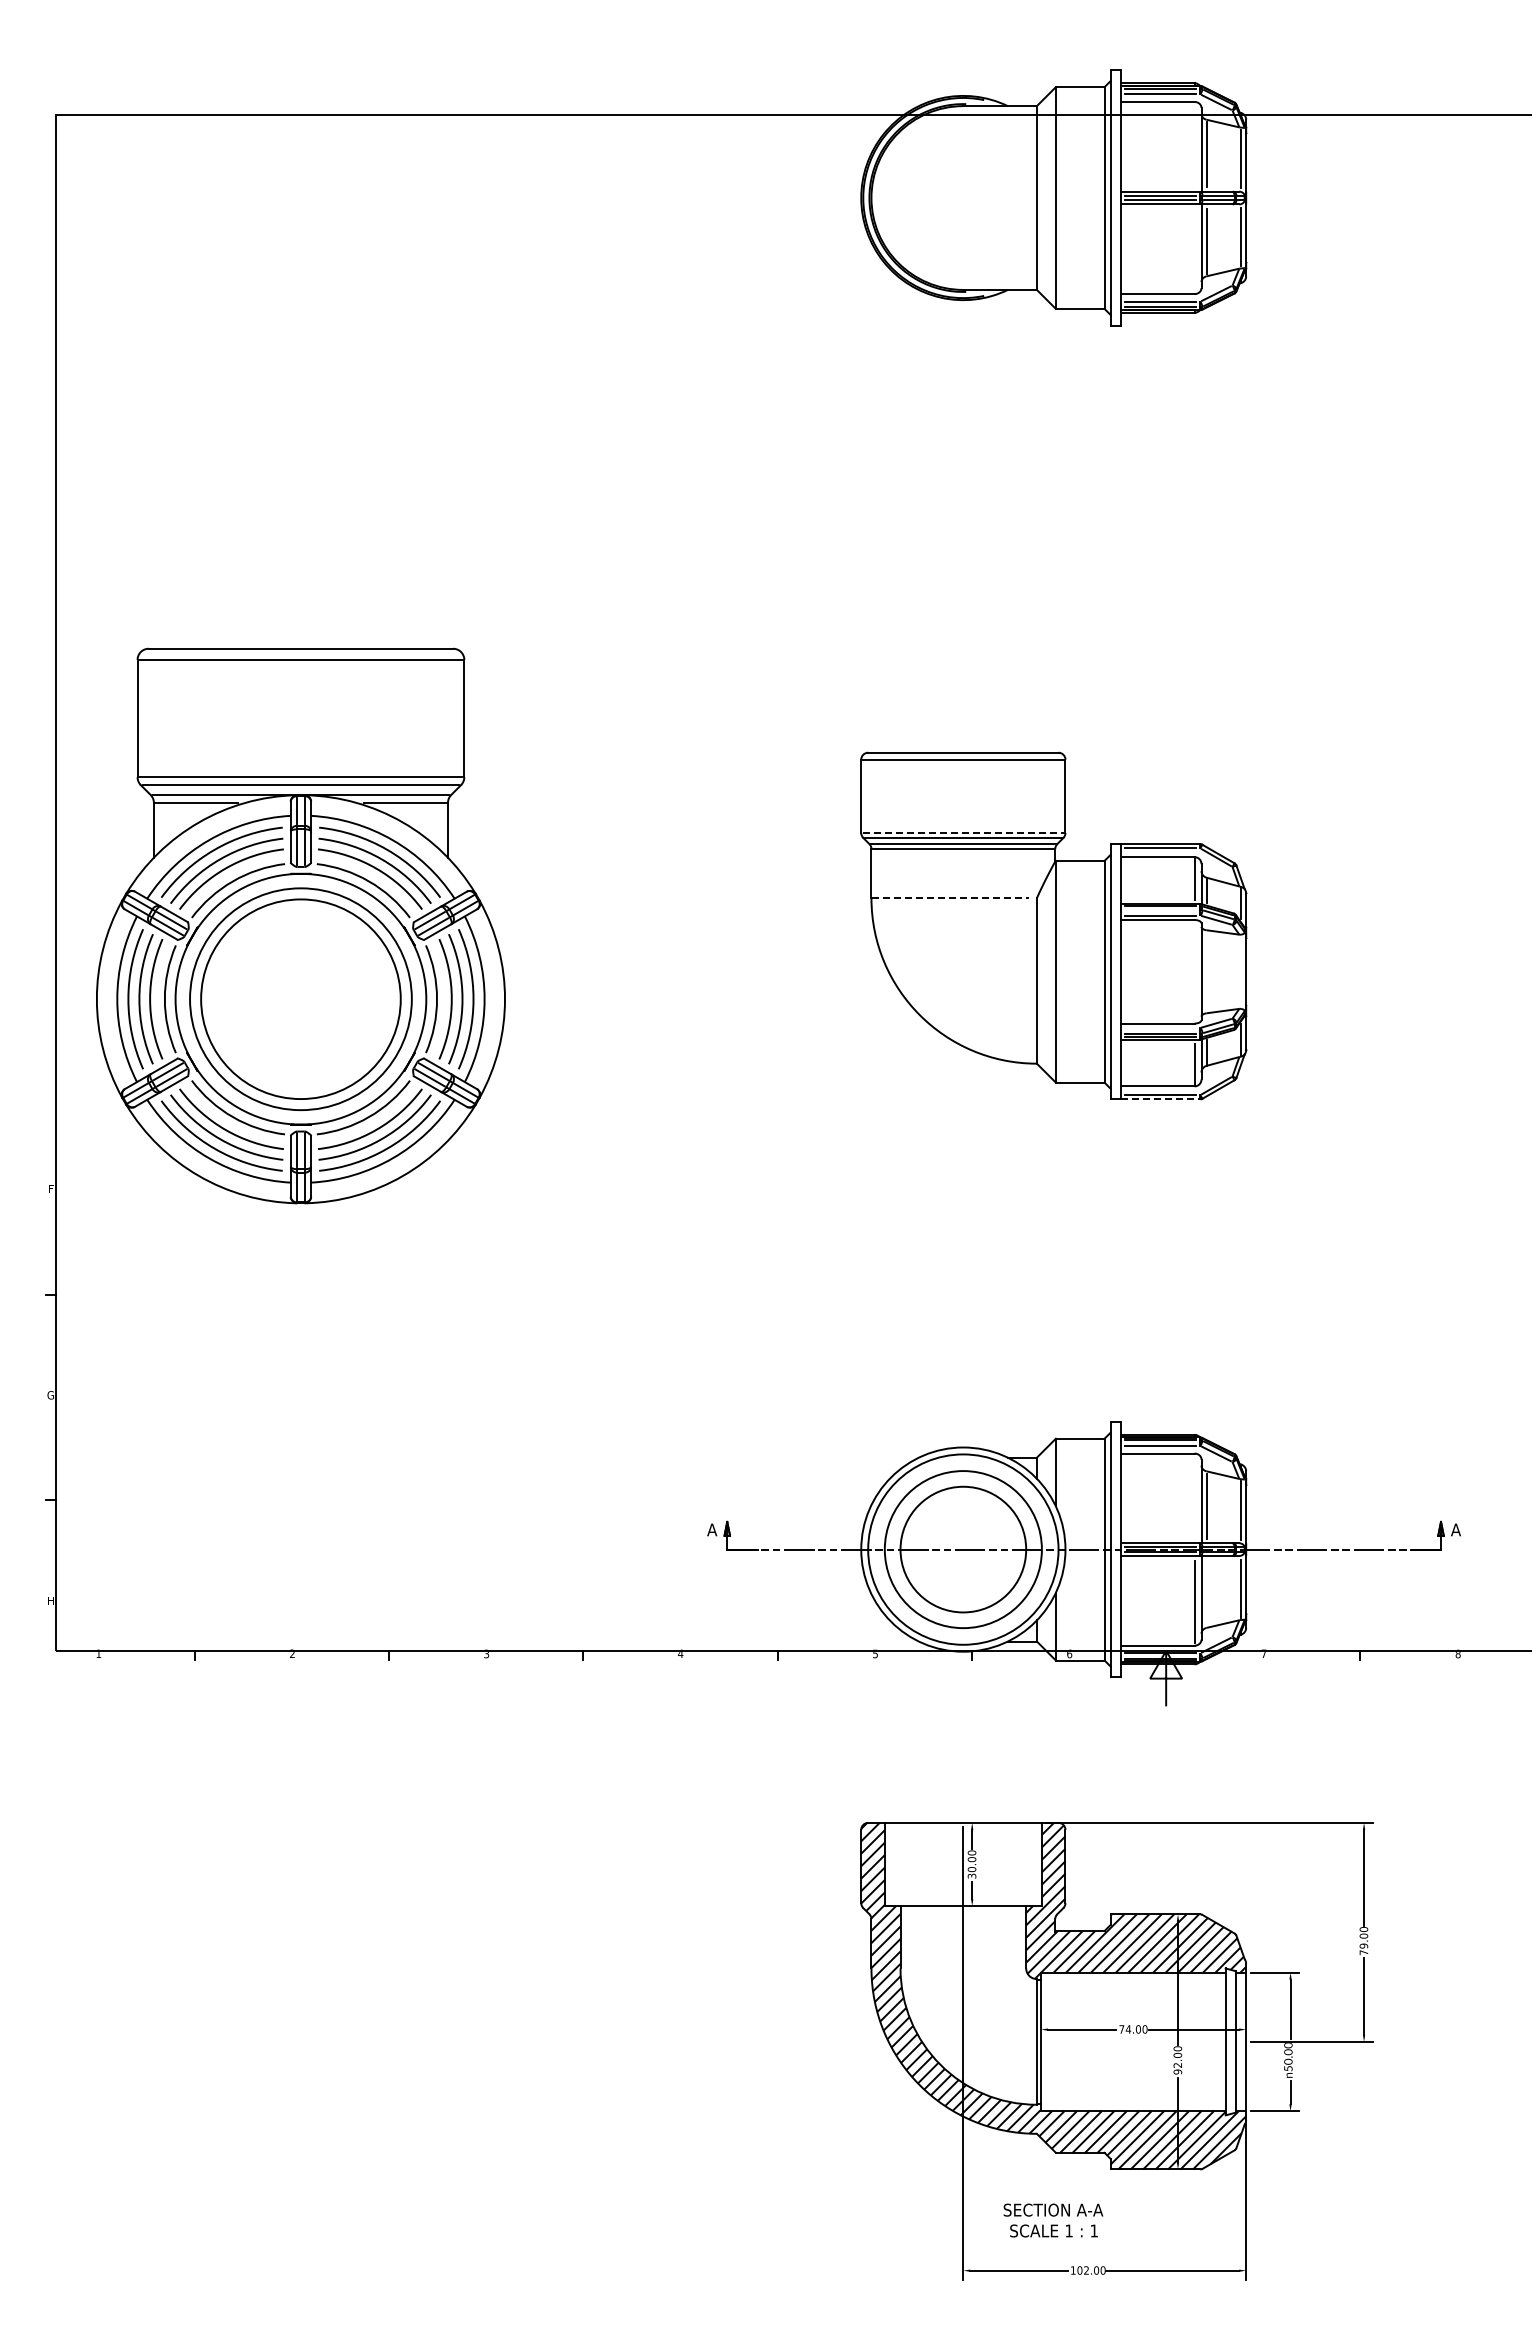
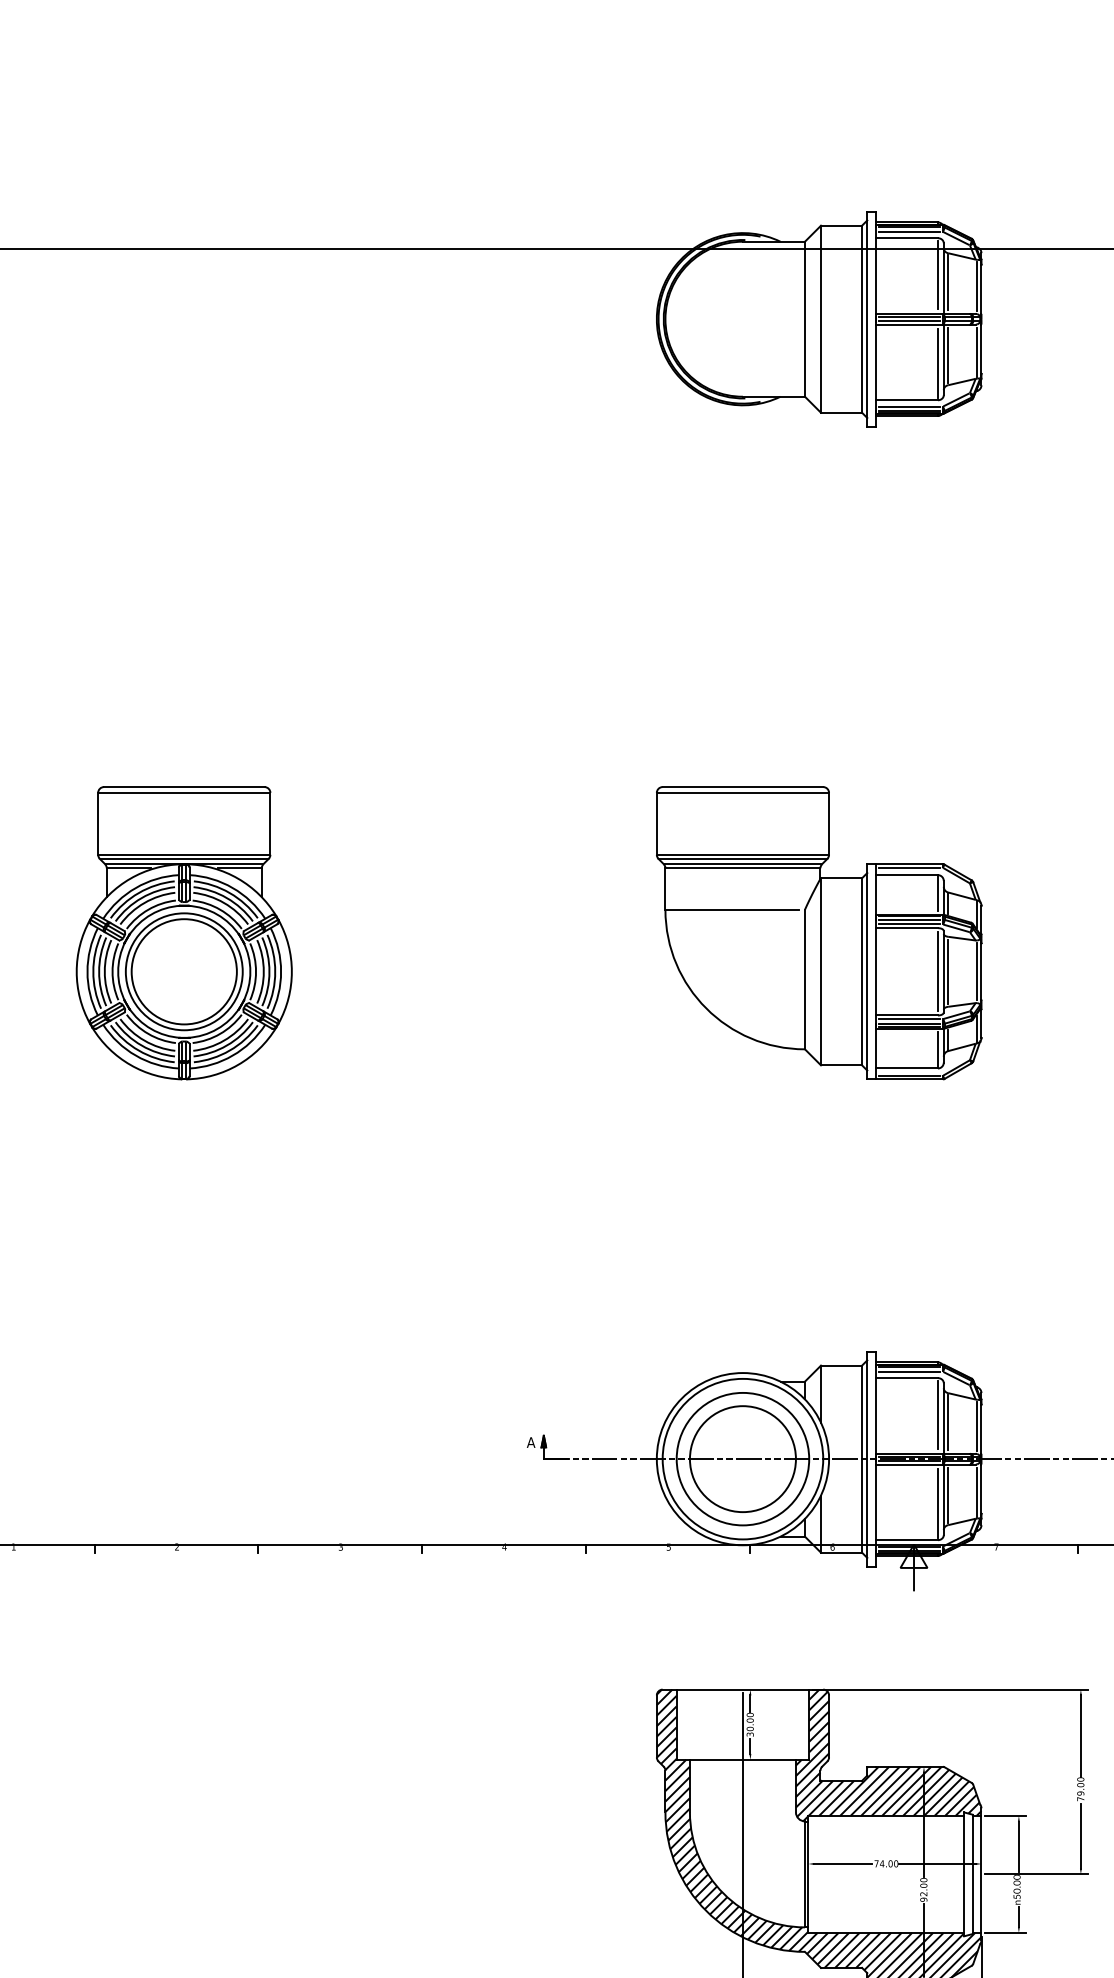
line: (1194, 145) -> (937, 274), added
line: (1194, 250) -> (937, 363), added
line: (963, 833) -> (743, 855), dashed -> solid
line: (950, 898) -> (732, 910), dashed -> solid
line: (1160, 909) -> (909, 919), added
part: (300, 925) -> (183, 932), size x0.62
line: (1194, 971) -> (937, 971), added
line: (1206, 971) -> (948, 971), added
line: (1241, 971) -> (977, 971), added
line: (1160, 1027) -> (909, 1018), added
line: (1160, 1099) -> (909, 1079), dashed -> solid
line: (1194, 1496) -> (937, 1414), added
line: (1206, 1592) -> (948, 1495), added

